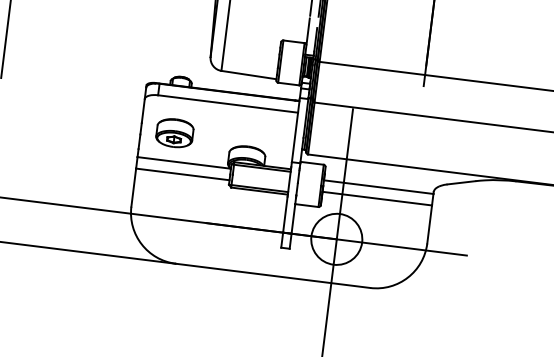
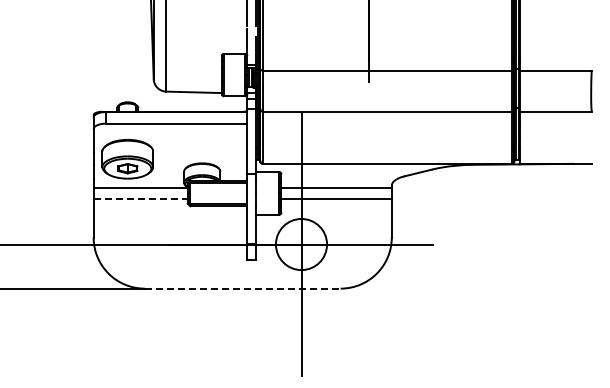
part: (174, 132) -> (127, 158), size x1.4
line: (183, 174) -> (141, 199), solid -> dashed
line: (272, 275) -> (242, 288), solid -> dashed

